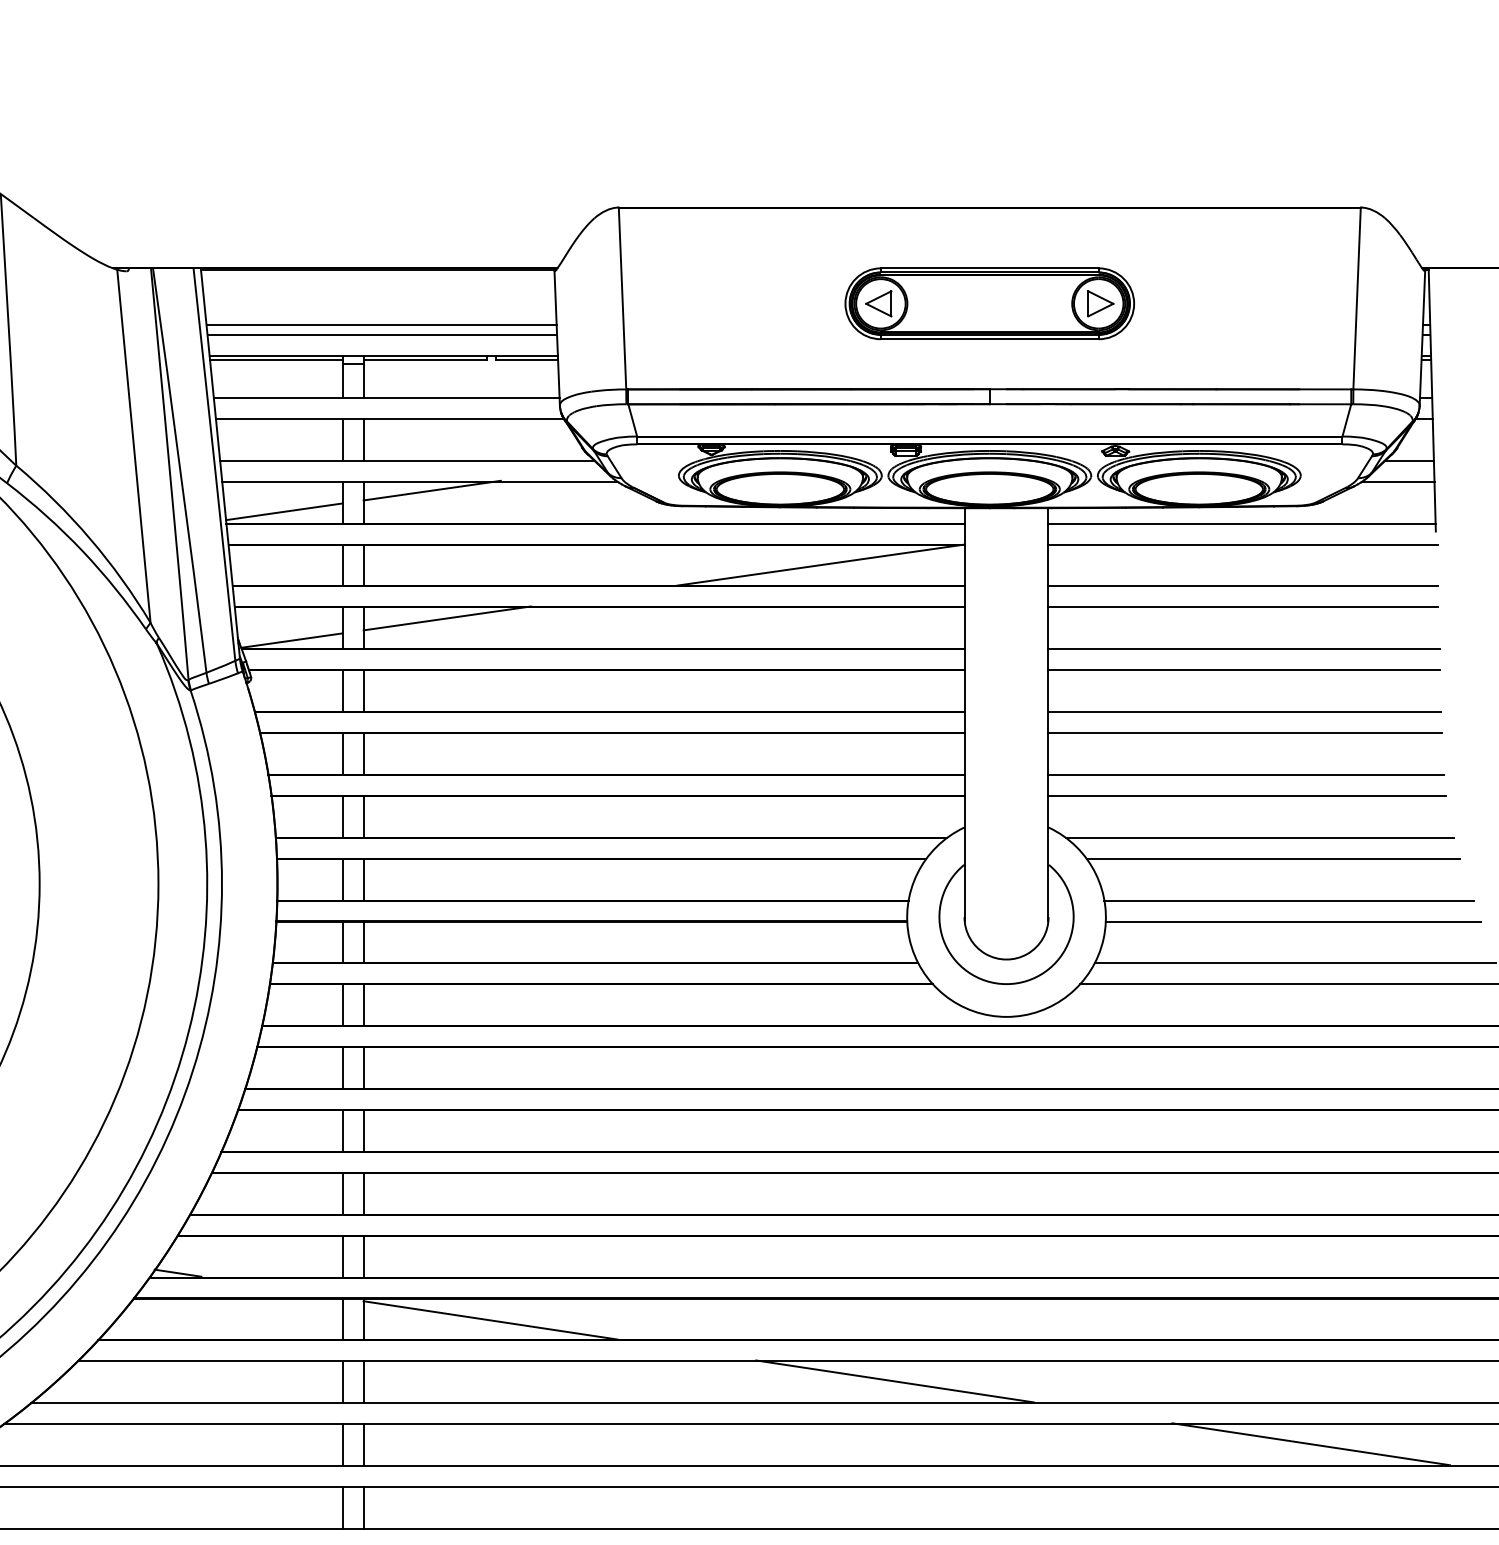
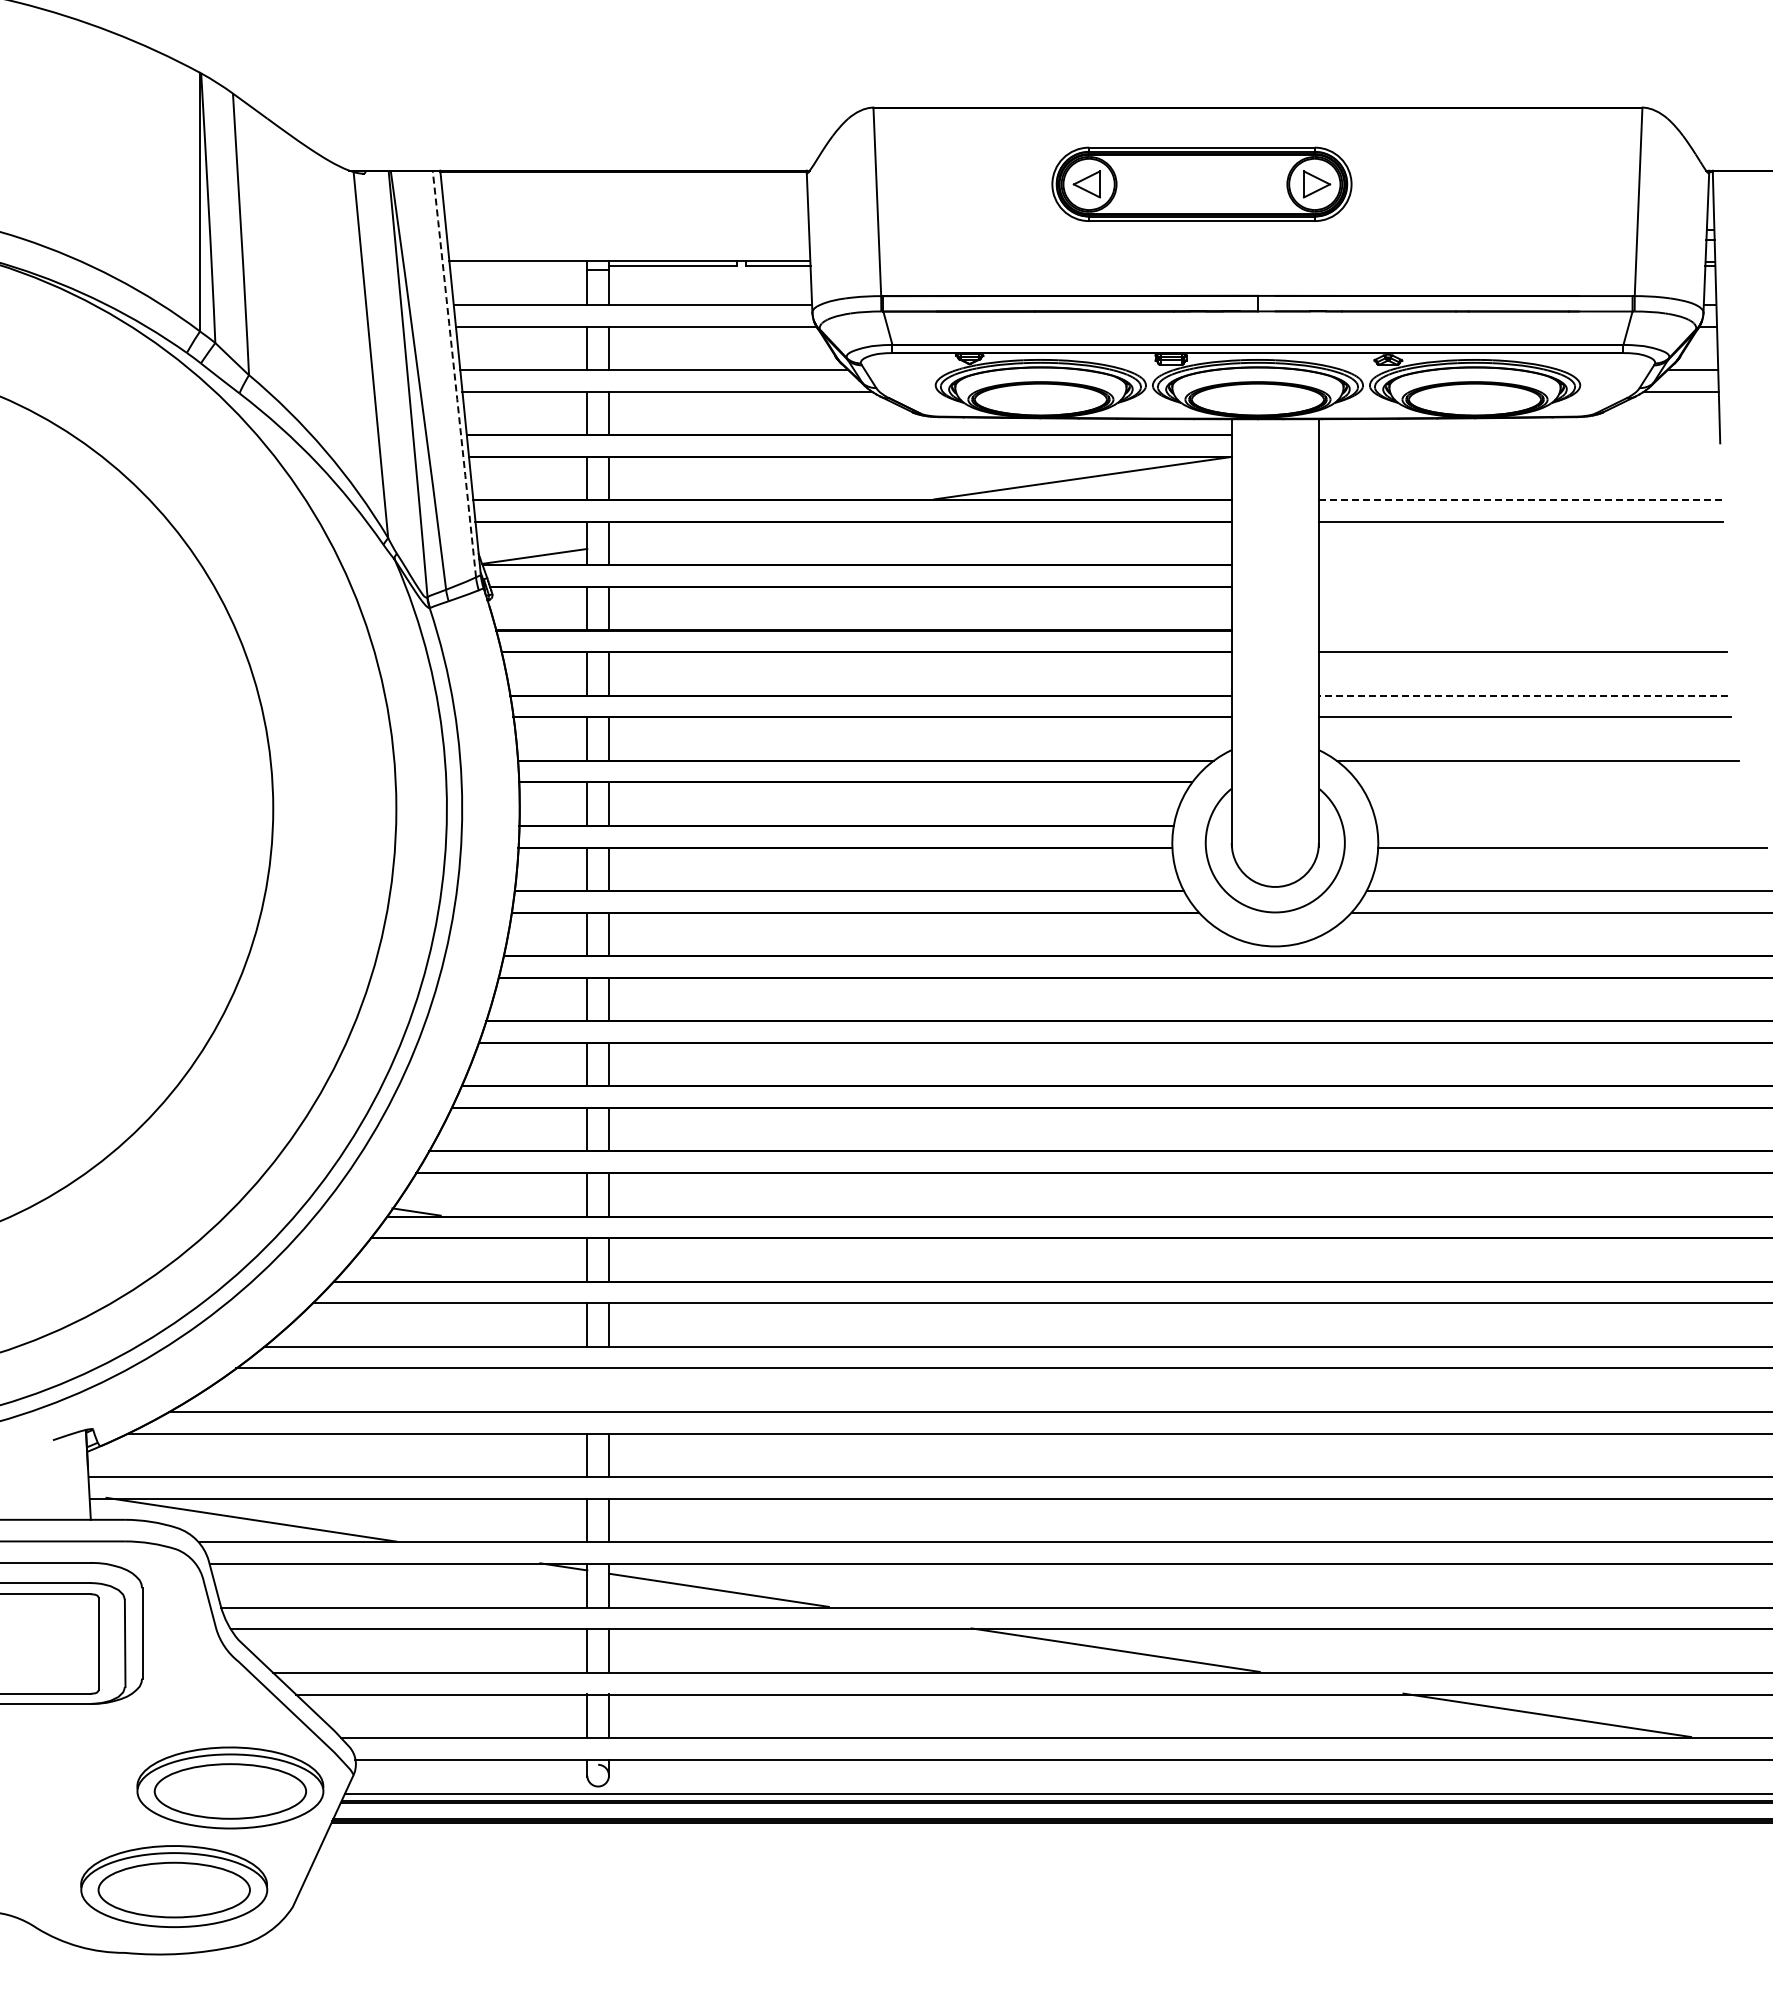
part: (989, 302) -> (1201, 183), moved
line: (381, 325) -> (627, 229), removed
line: (382, 334) -> (628, 239), removed
line: (276, 359) -> (518, 265), removed
arc: (214, 465) -> (454, 374), solid -> dashed
line: (432, 490) -> (680, 400), removed
line: (284, 511) -> (526, 422), removed
line: (1242, 523) -> (1519, 435), removed
line: (1243, 544) -> (1520, 456), removed
line: (1243, 586) -> (1520, 500), solid -> dashed
line: (447, 618) -> (695, 533), removed
line: (1244, 649) -> (1521, 565), removed
line: (1244, 670) -> (1521, 587), removed
line: (1244, 712) -> (1521, 630), removed
line: (1246, 774) -> (1523, 695), solid -> dashed
line: (1273, 858) -> (1551, 782), removed
line: (1288, 900) -> (1567, 825), removed
line: (490, 1319) -> (740, 1260), removed
line: (894, 1380) -> (1159, 1323), removed
line: (342, 1444) -> (587, 1389), removed
line: (364, 1444) -> (609, 1389), removed
line: (1310, 1444) -> (1590, 1389), removed

